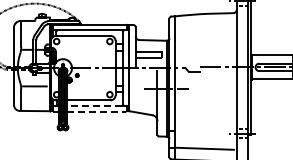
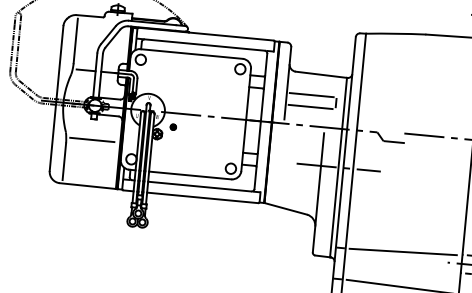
line: (94, 105) -> (200, 186), dashed -> solid
line: (96, 111) -> (202, 197), dashed -> solid
line: (204, 130) -> (401, 252), added

